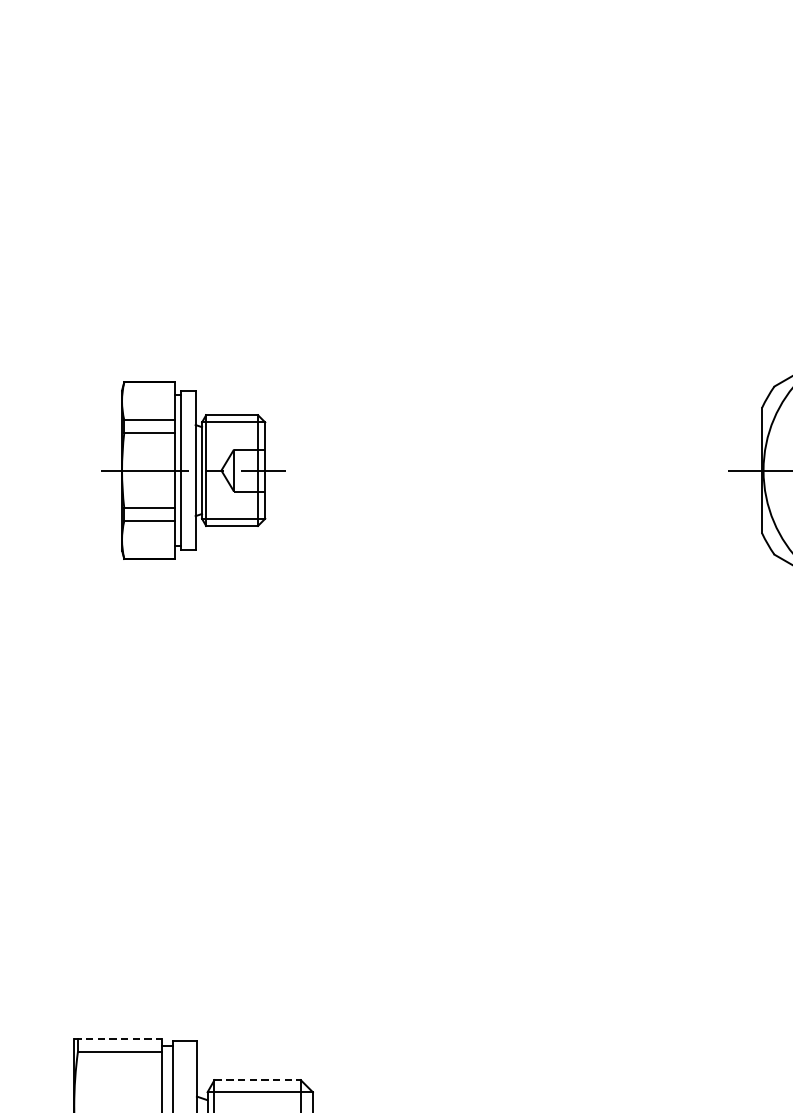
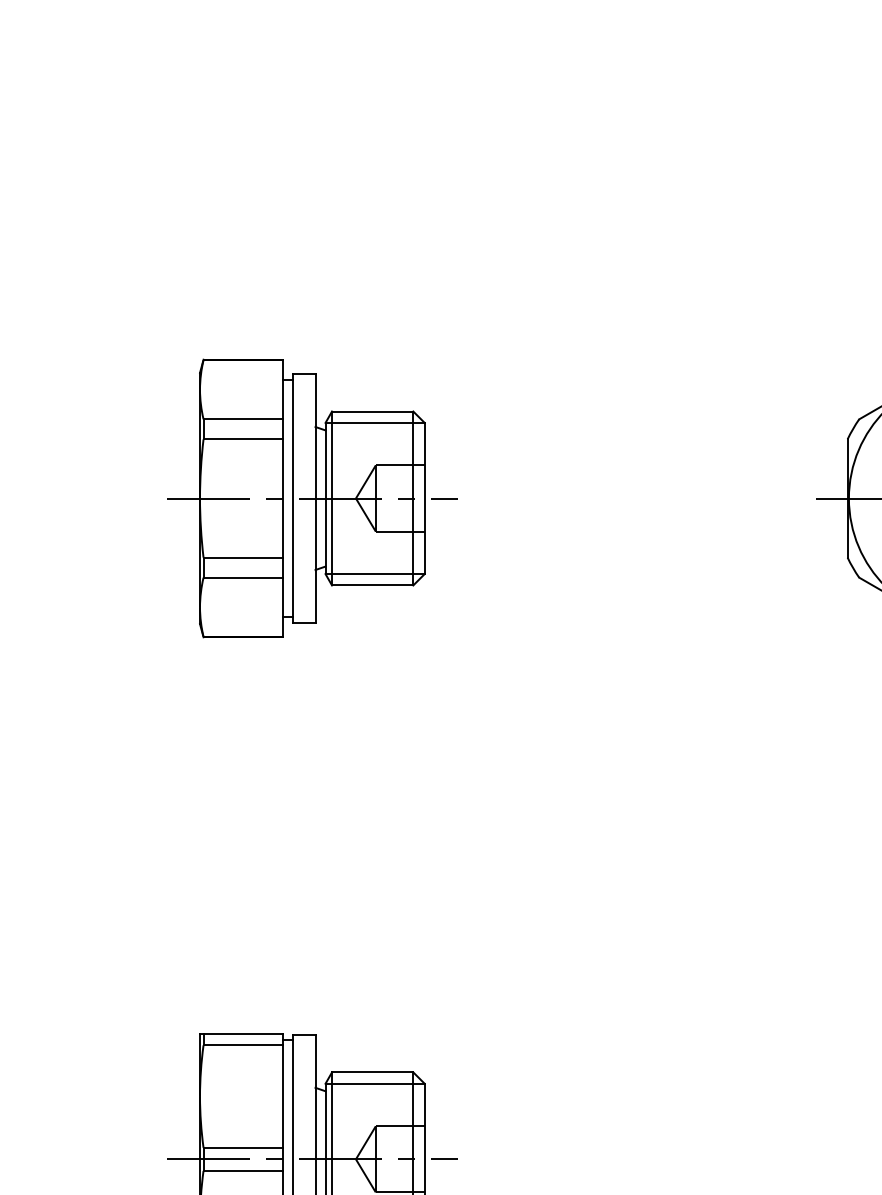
part: (193, 470) -> (312, 498), size x1.67
line: (118, 1038) -> (241, 1033), dashed -> solid
line: (257, 1080) -> (372, 1072), dashed -> solid

